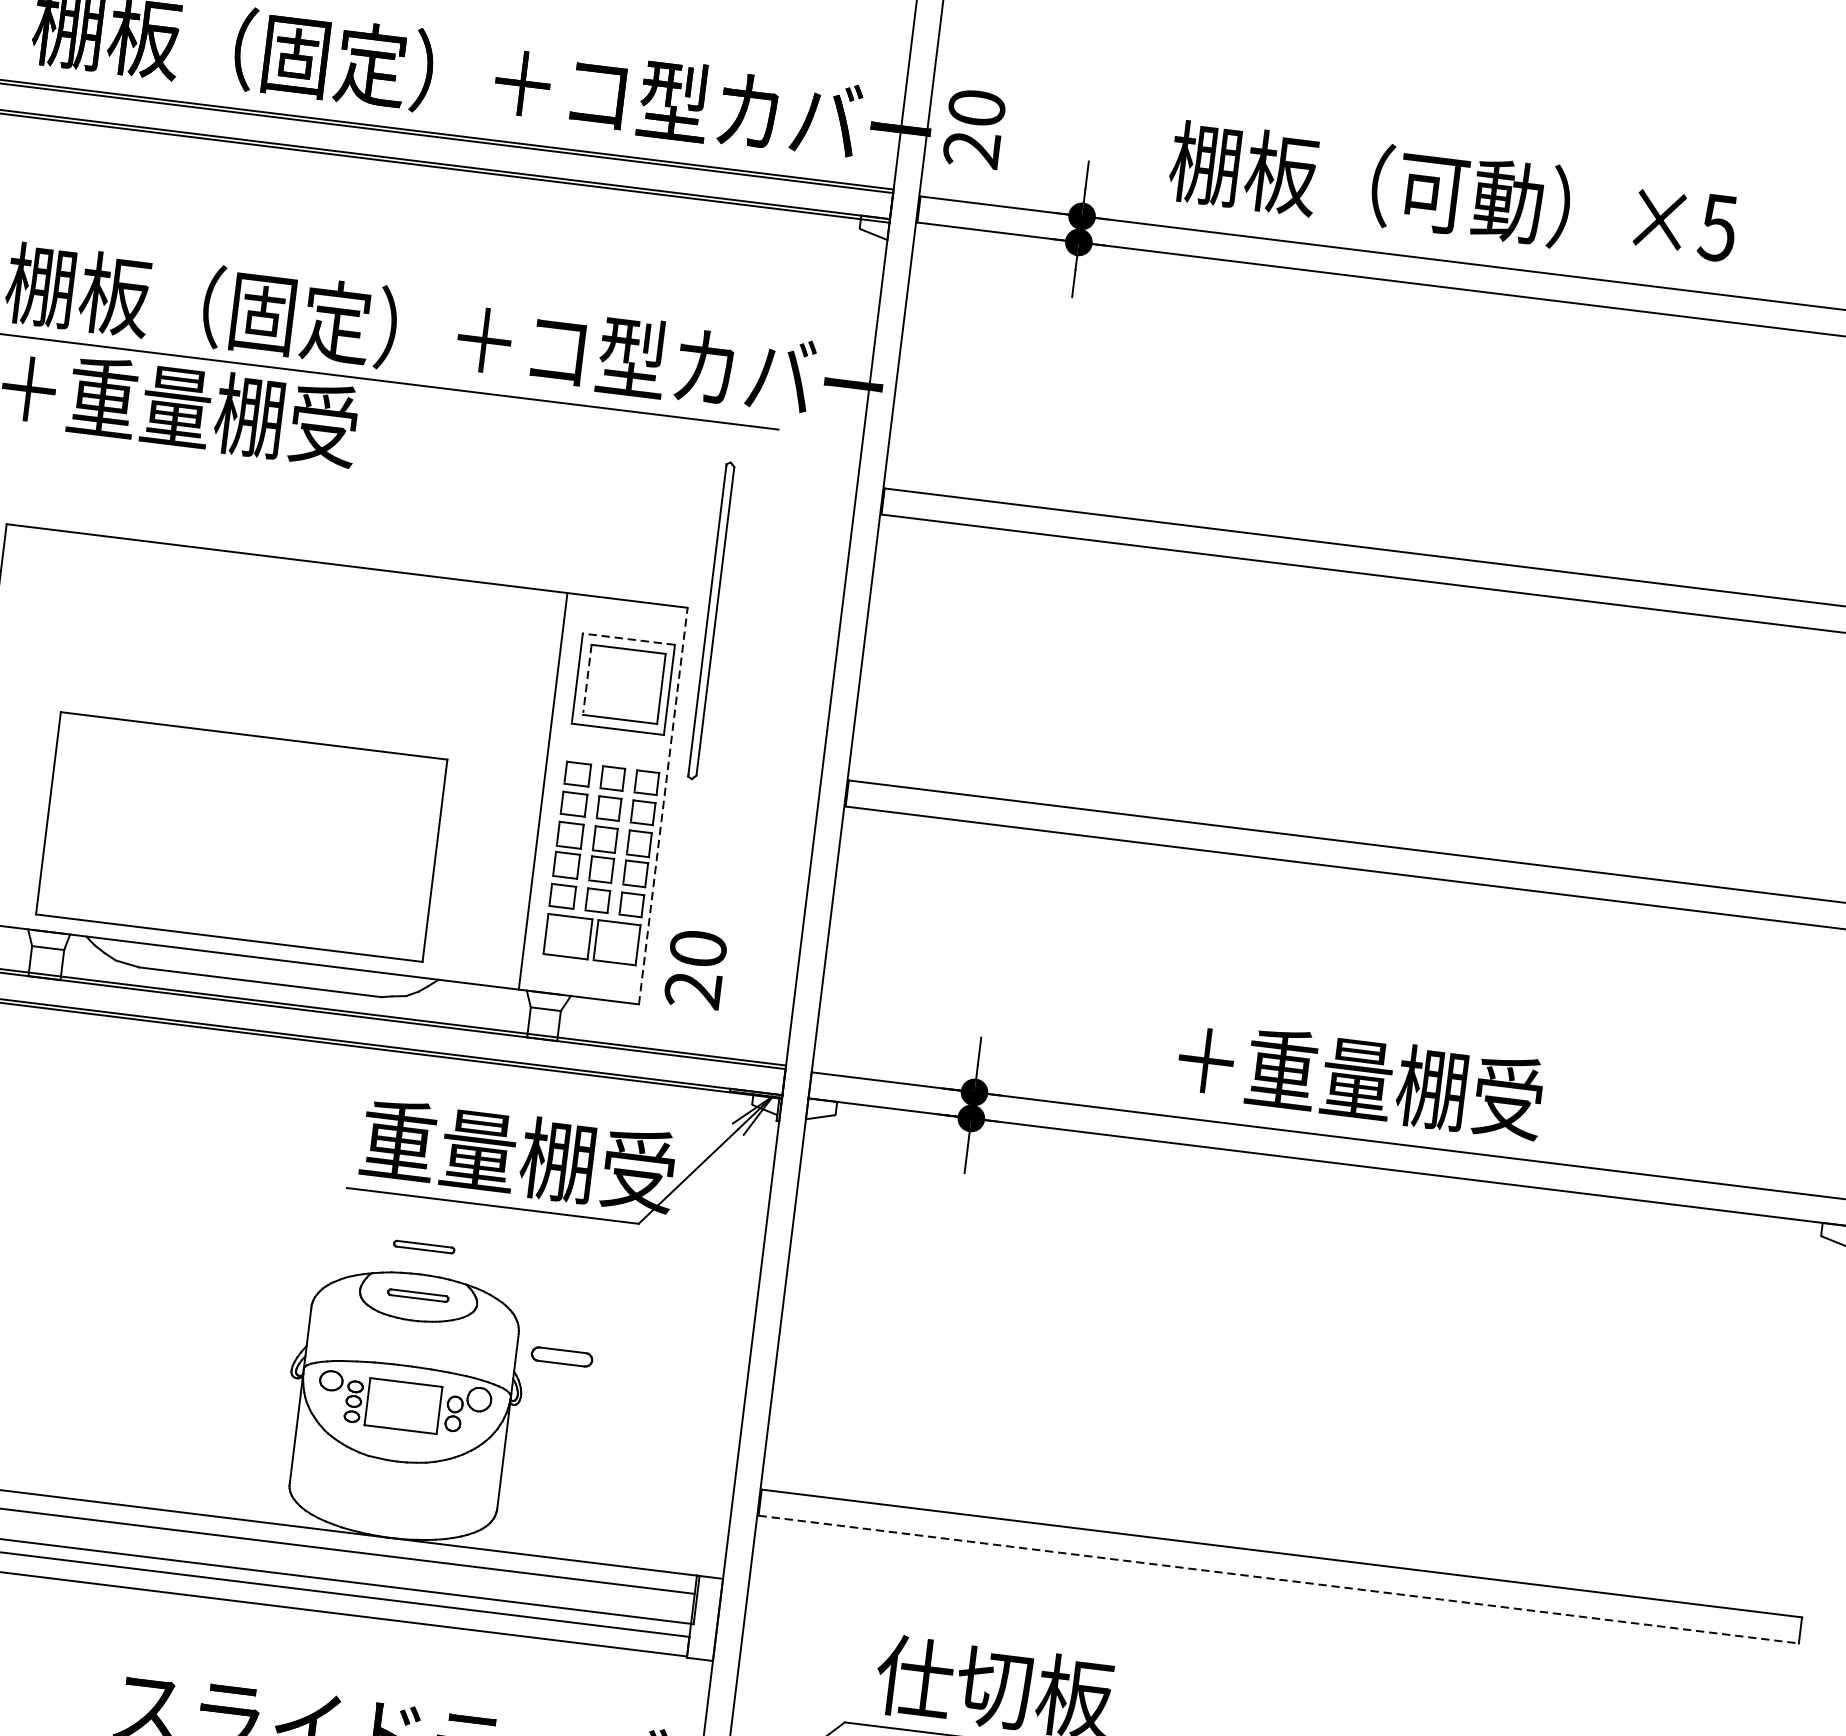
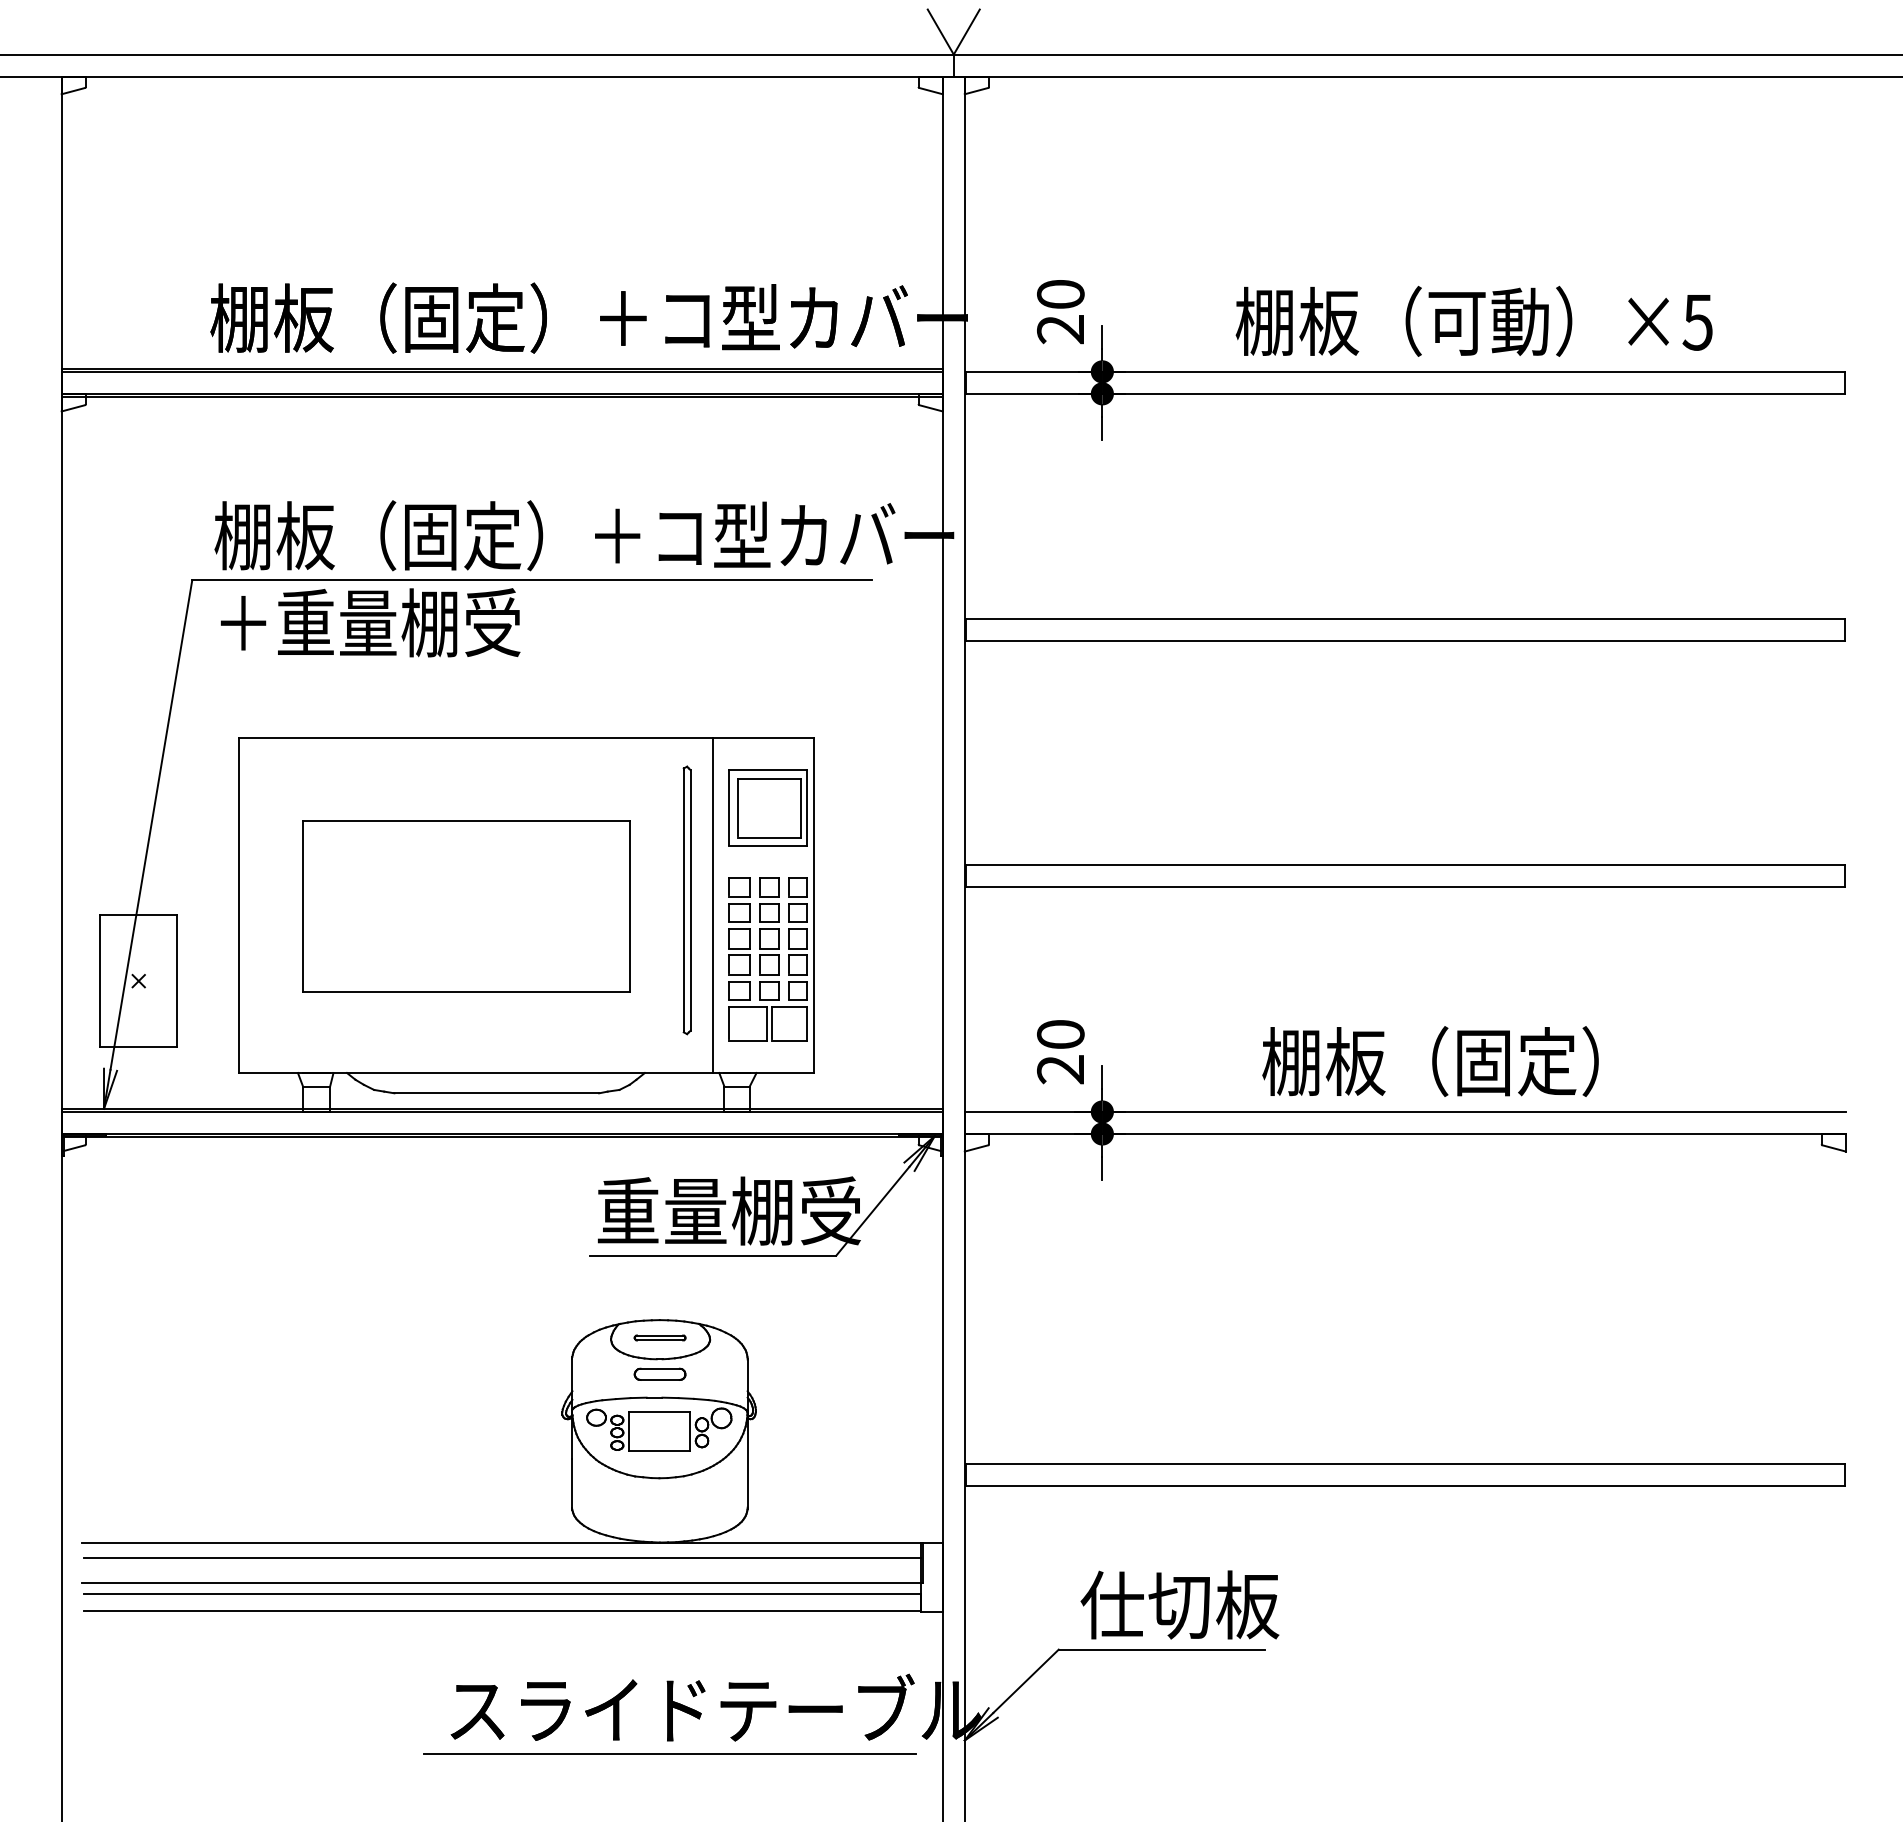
text: (973, 129) -> (1060, 312), moved
text: (1452, 194) -> (1473, 321), moved
part: (710, 620) -> (686, 900), moved
line: (628, 639) -> (768, 770), dashed -> solid
line: (586, 678) -> (737, 807), dashed -> solid
line: (663, 806) -> (814, 905), dashed -> solid
part: (241, 837) -> (466, 906), moved
text: (695, 969) -> (1060, 1052), moved
text: (1370, 1080) -> (1430, 1061), ＋重量棚受 -> 棚板（固定）
part: (423, 1246) -> (659, 1296), removed
part: (561, 1355) -> (659, 1373), moved
line: (1278, 1579) -> (1405, 1486), dashed -> solid

